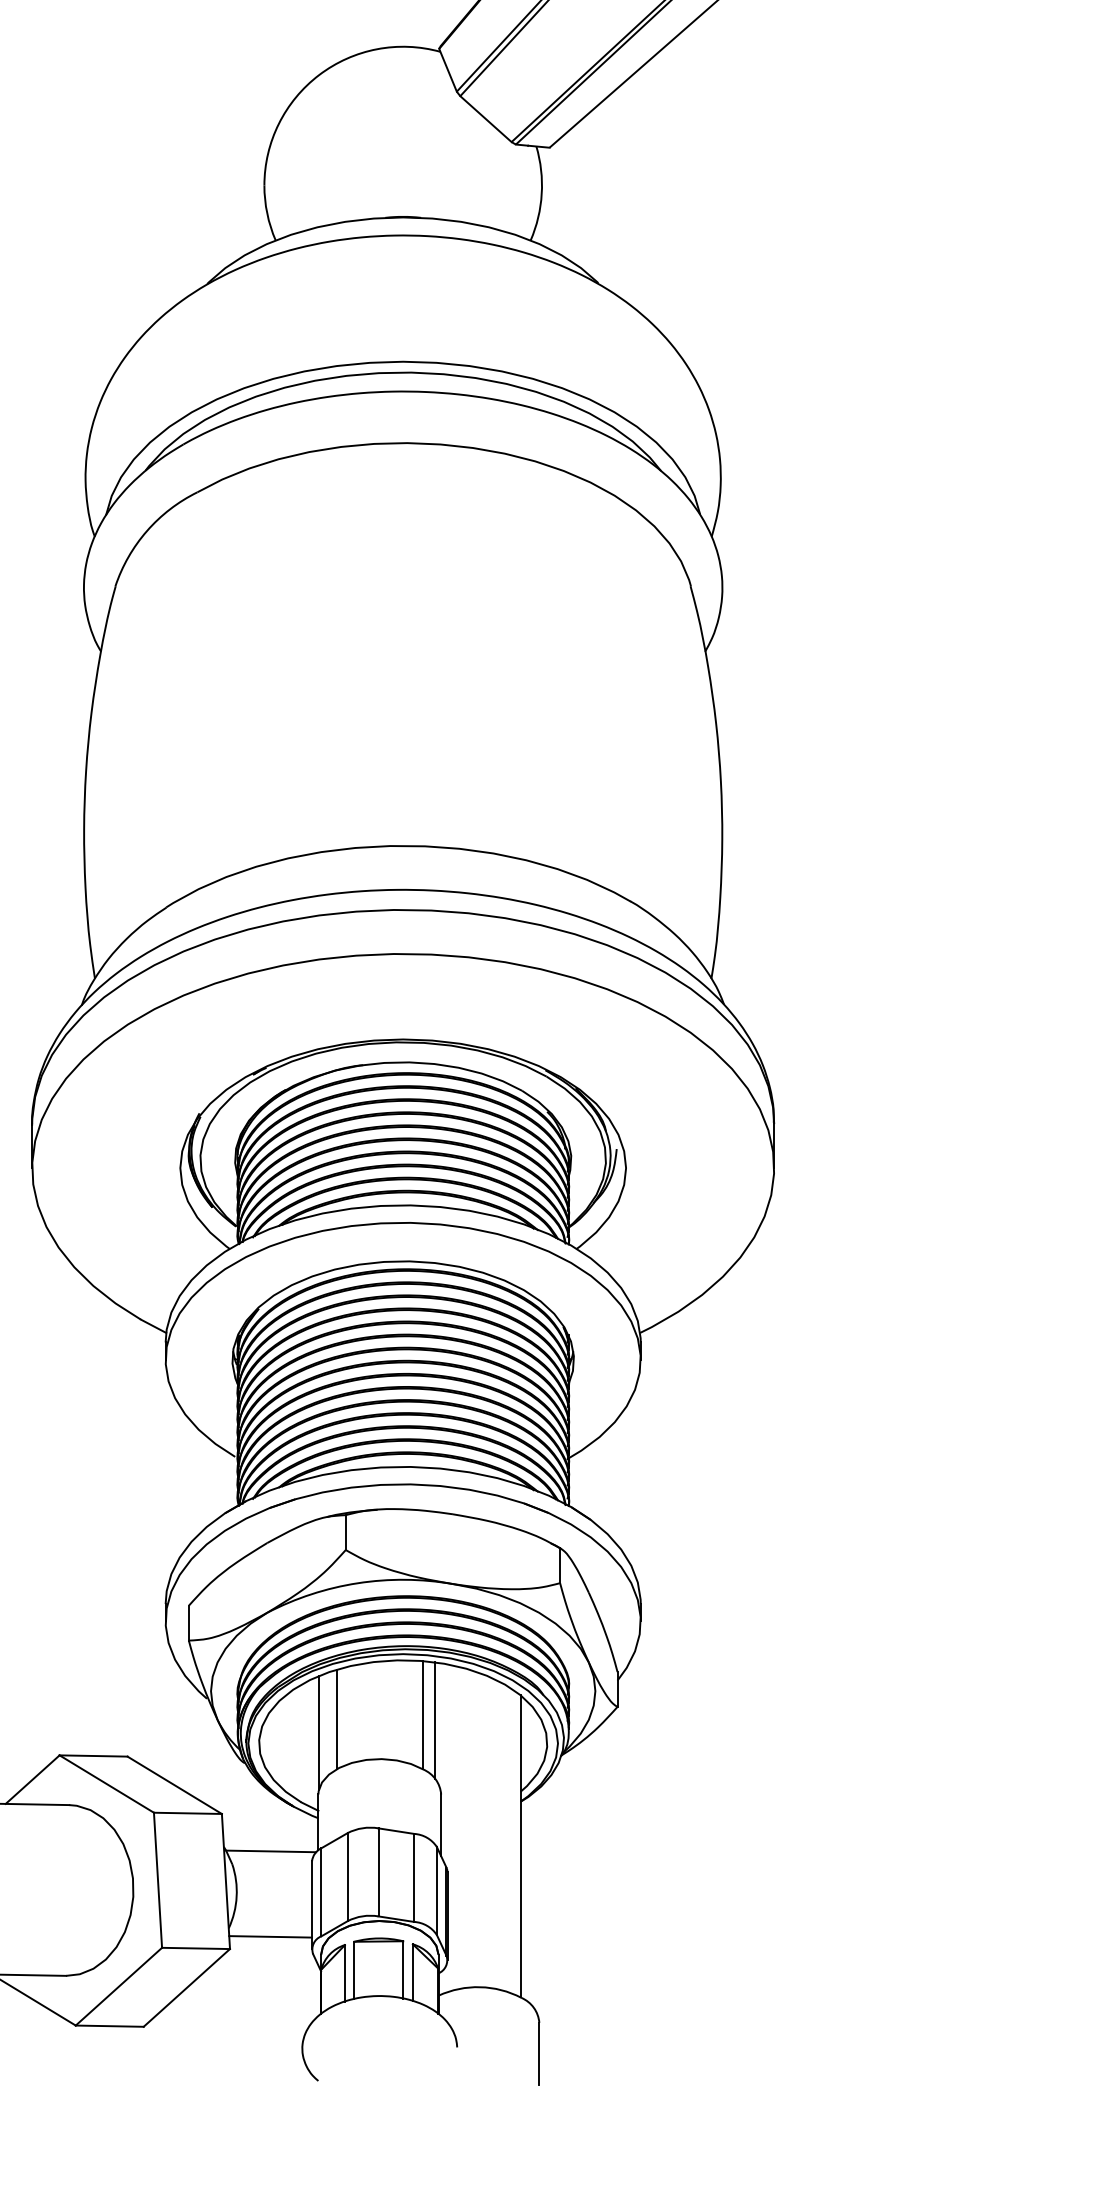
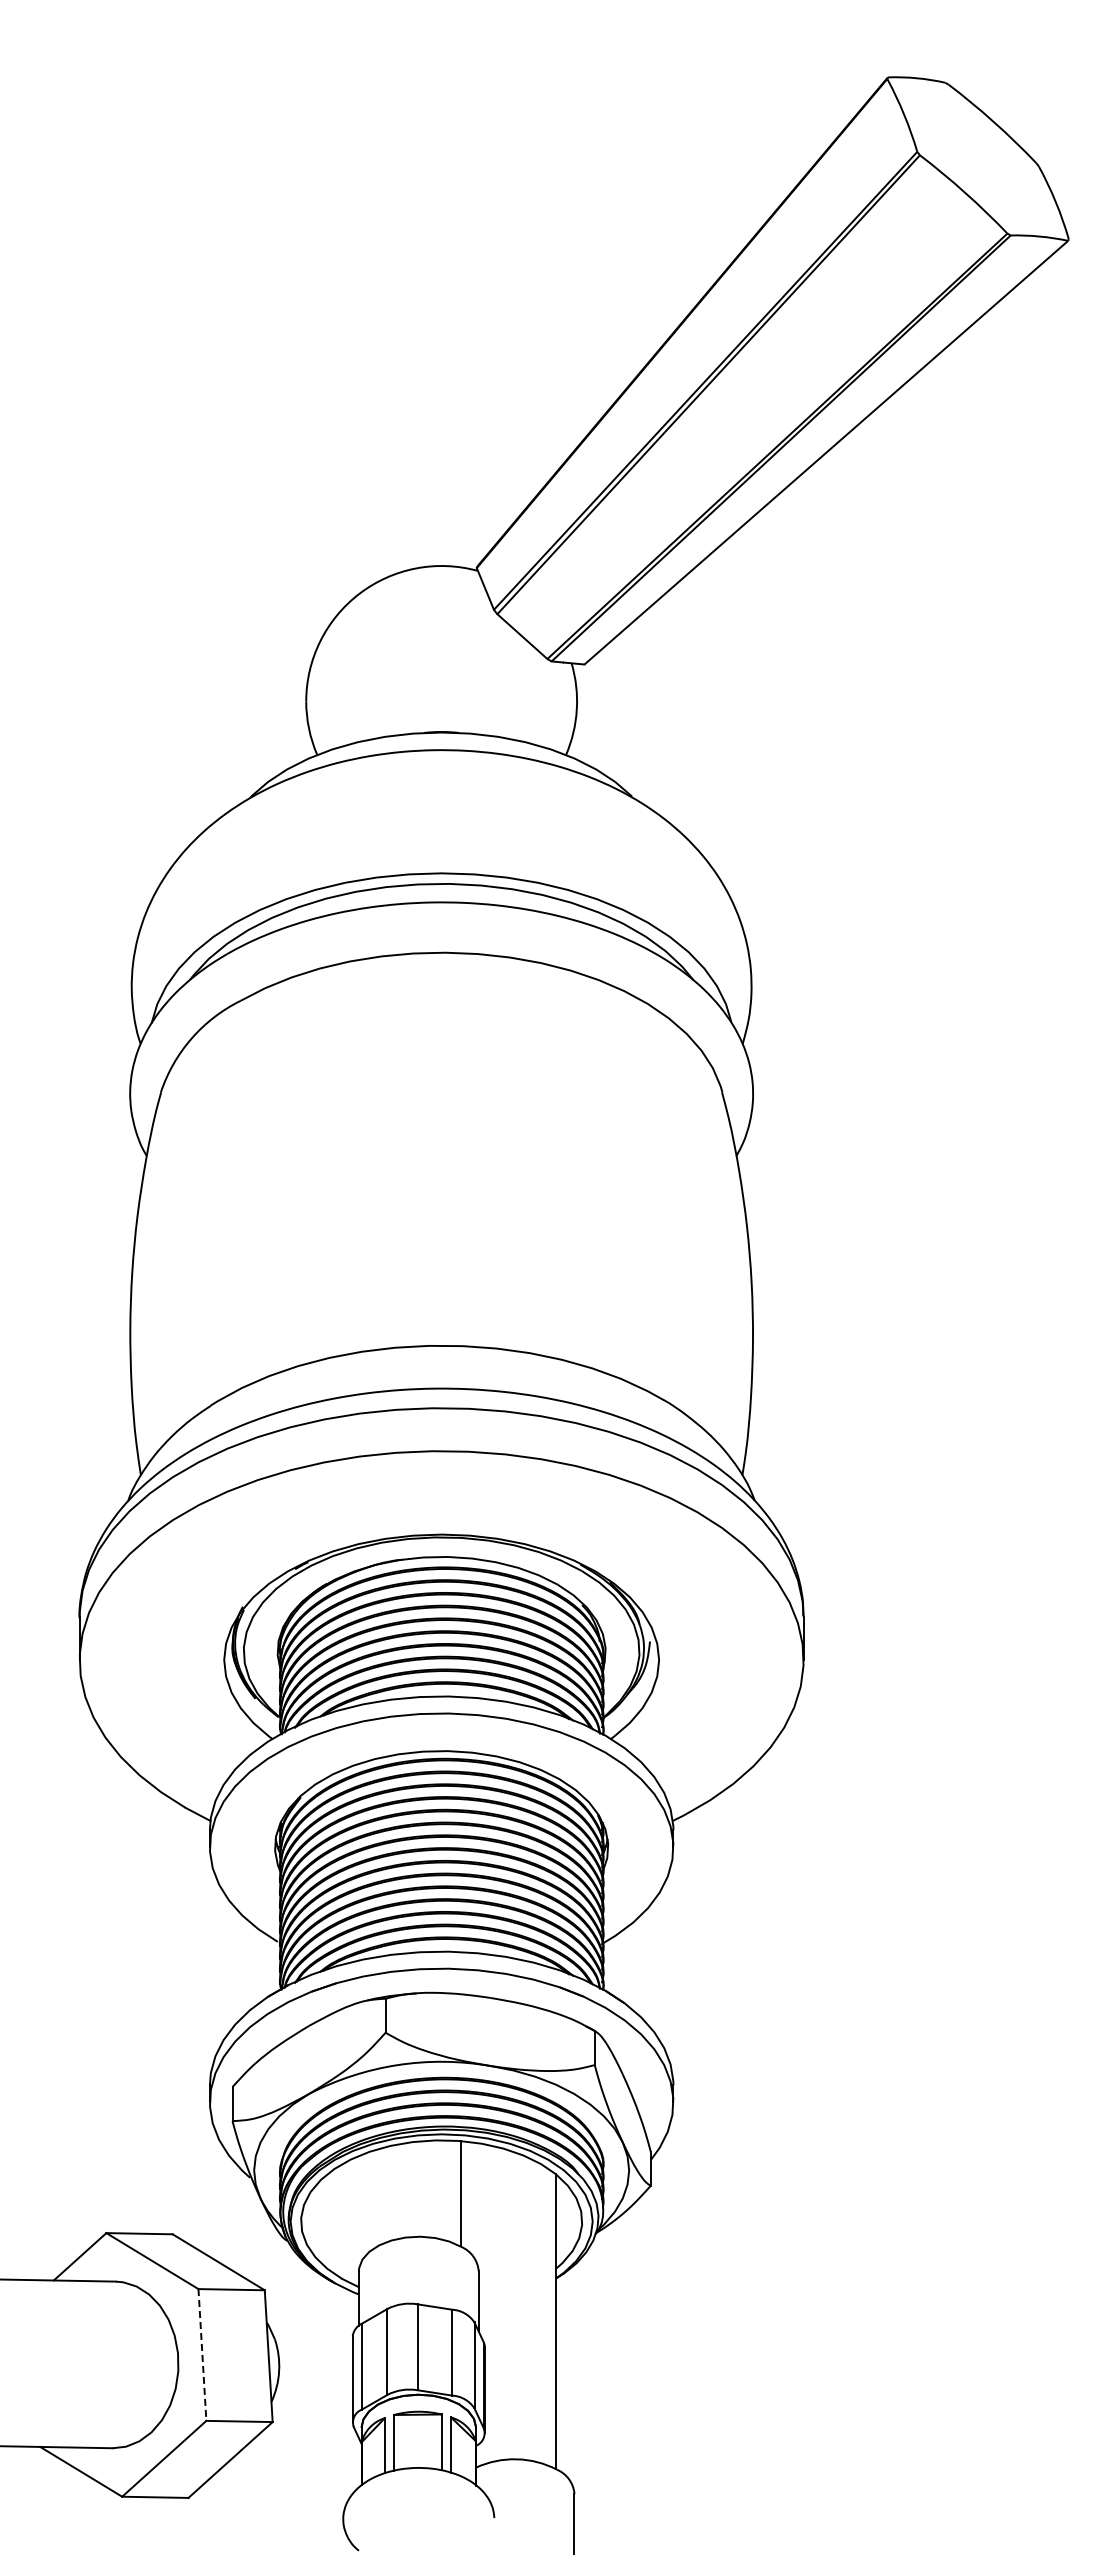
line: (337, 1718) -> (377, 2197), removed
line: (434, 1720) -> (472, 2199), removed
line: (318, 1732) -> (359, 2210), removed
line: (270, 1851) -> (312, 2326), removed
line: (158, 1880) -> (202, 2355), solid -> dashed
line: (269, 1936) -> (311, 2409), removed

